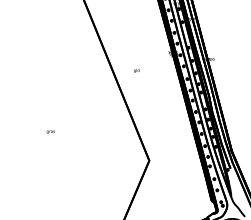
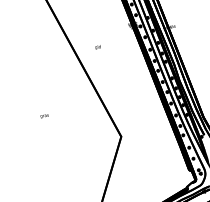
text: (50, 131) -> (44, 115), moved

